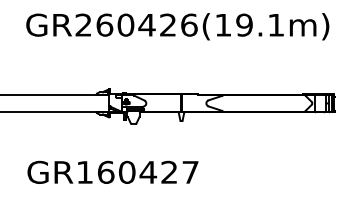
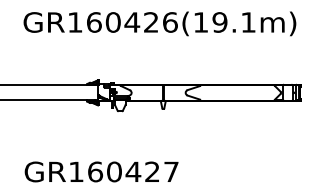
text: (83, 25) -> (75, 22), GR260426(19.1m) -> GR160426(19.1m)
text: (112, 171) -> (101, 171), moved

